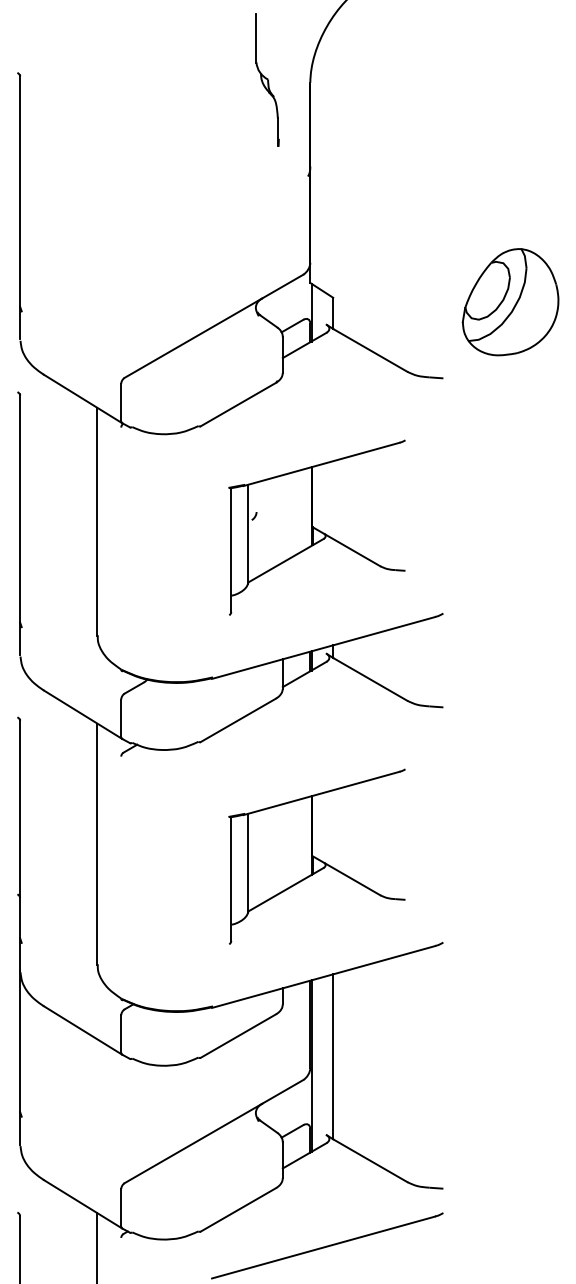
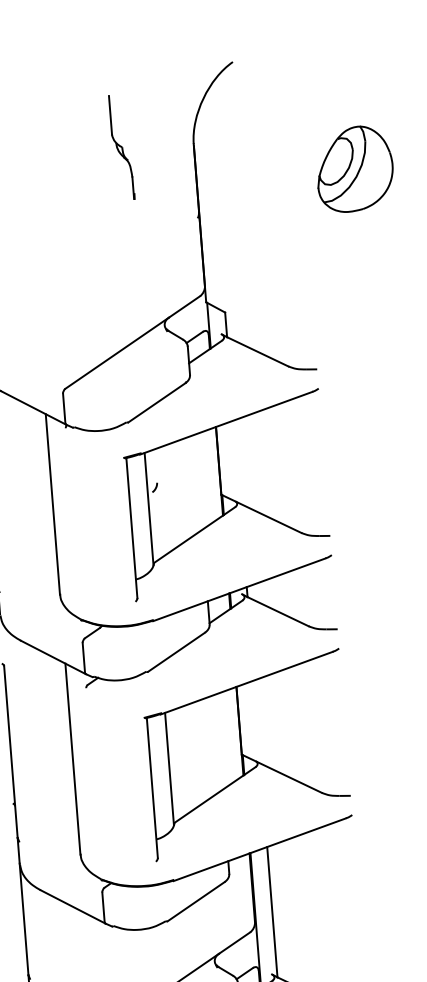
part: (267, 79) -> (121, 147), moved
part: (510, 302) -> (354, 169), moved
part: (316, 527) -> (226, 495), size x1.43
part: (316, 856) -> (246, 754), size x1.43

